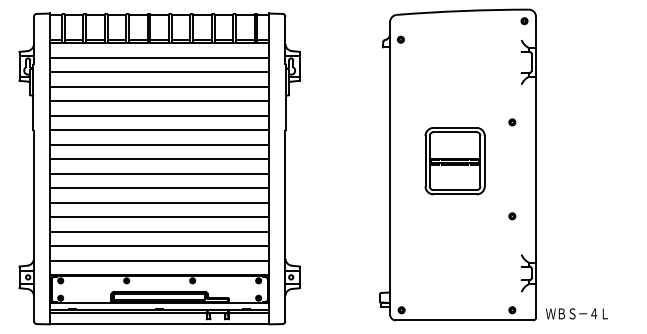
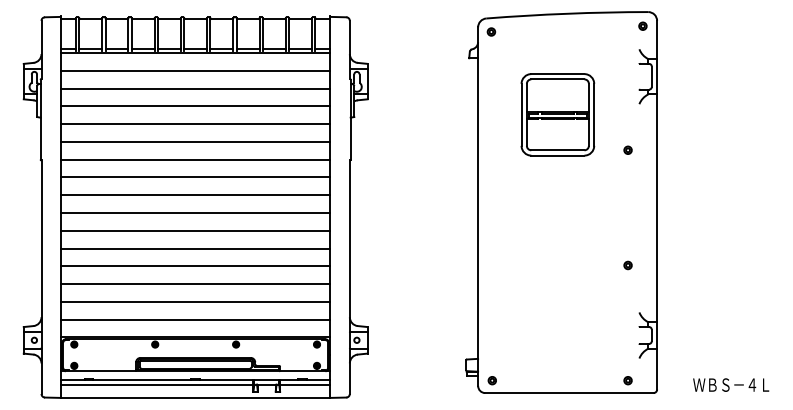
part: (400, 39) -> (491, 31), moved
part: (454, 160) -> (557, 114), moved
text: (577, 313) -> (731, 384), moved

